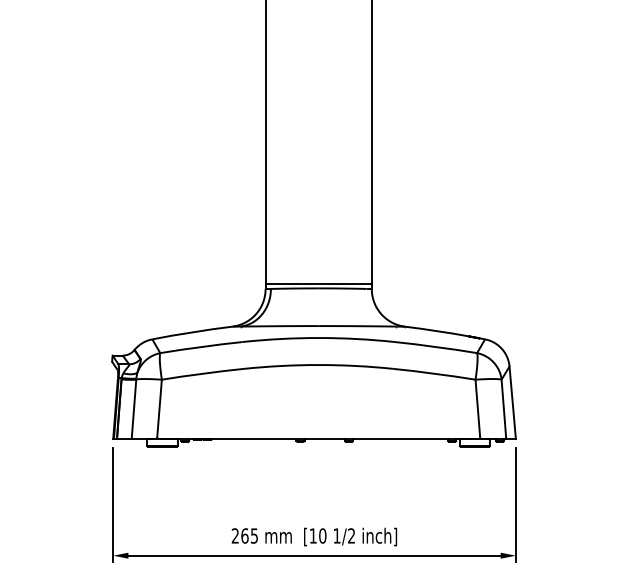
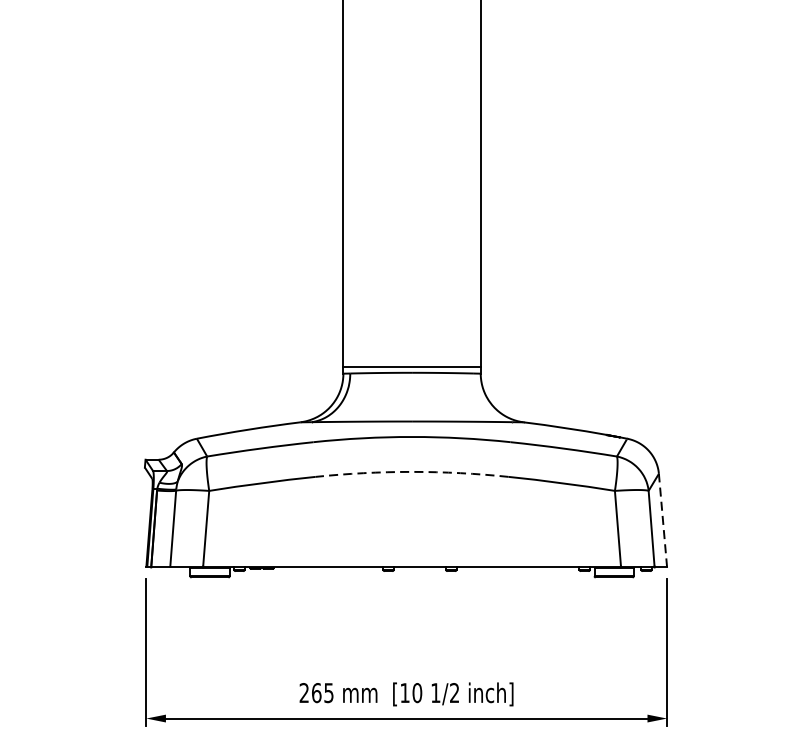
arc: (318, 365) -> (411, 472), solid -> dashed
line: (512, 402) -> (662, 520), solid -> dashed

